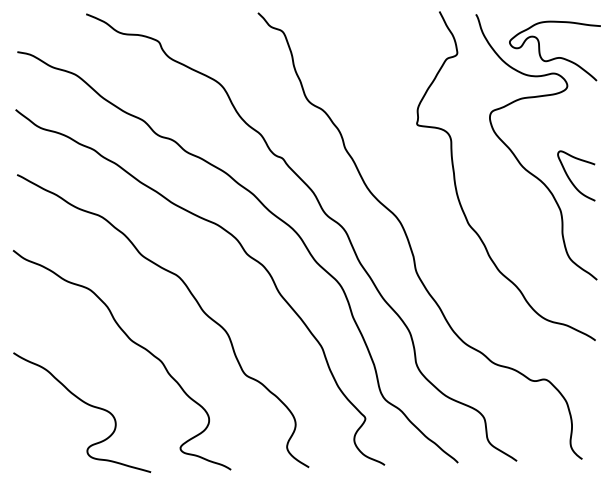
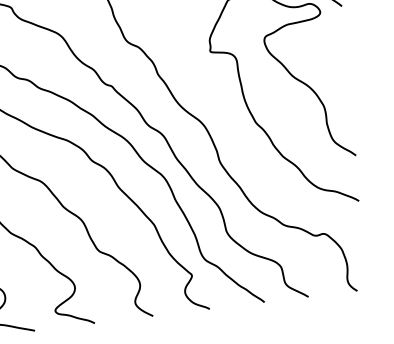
curve: (570, 178) -> (329, 81), removed

